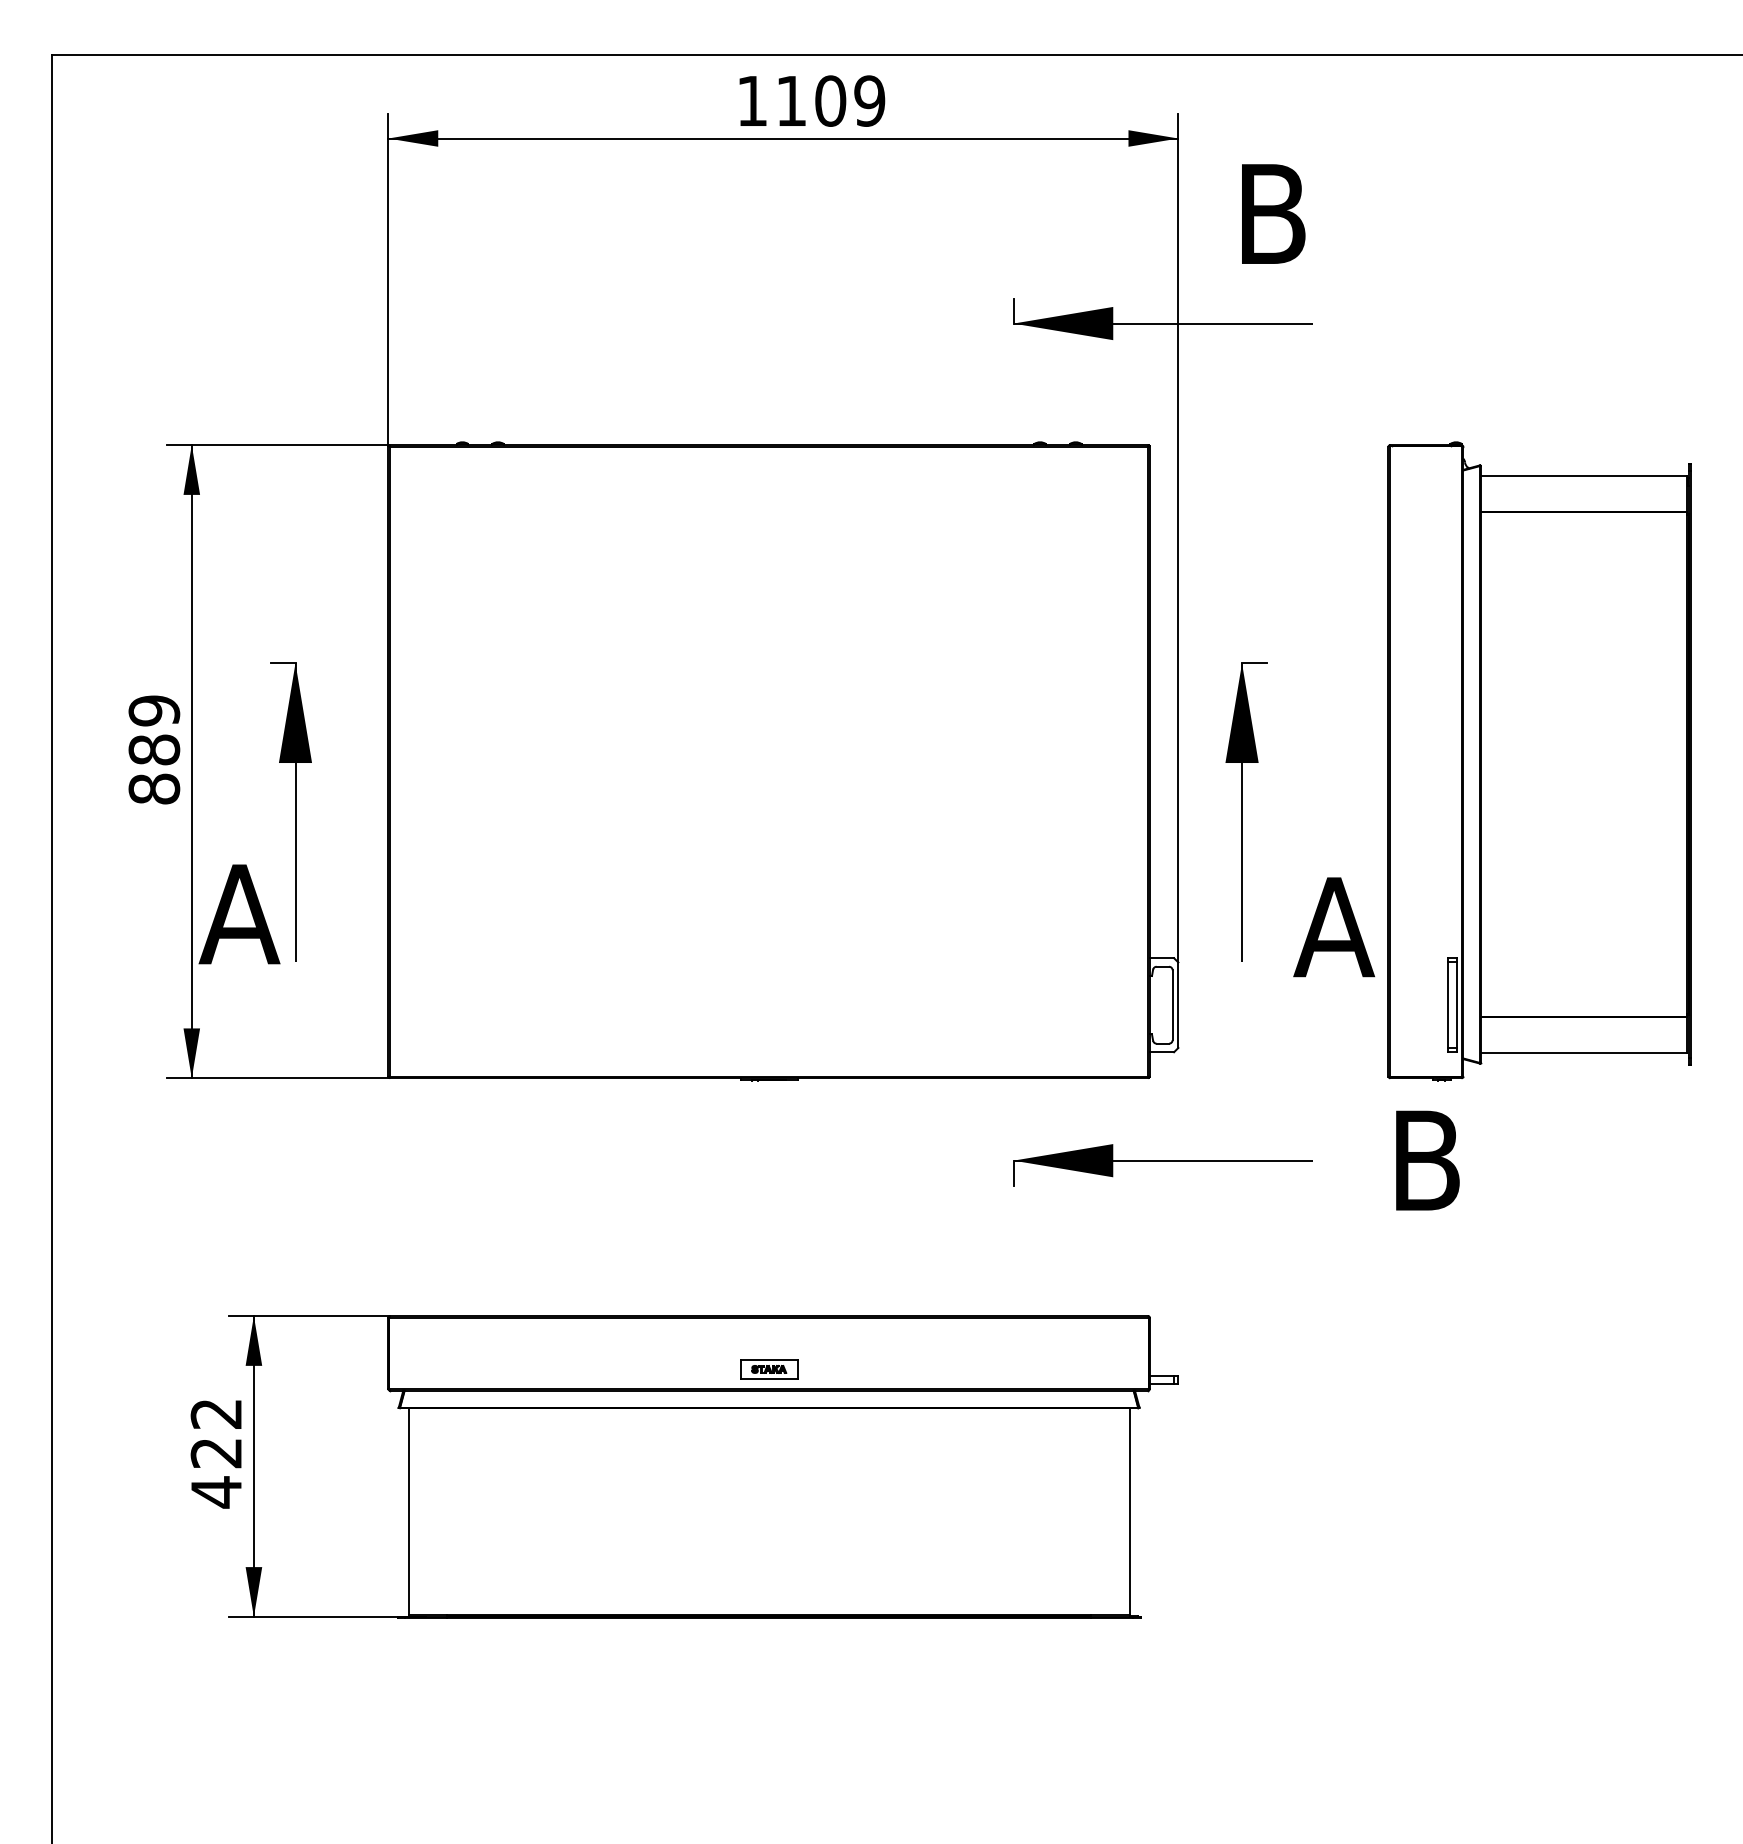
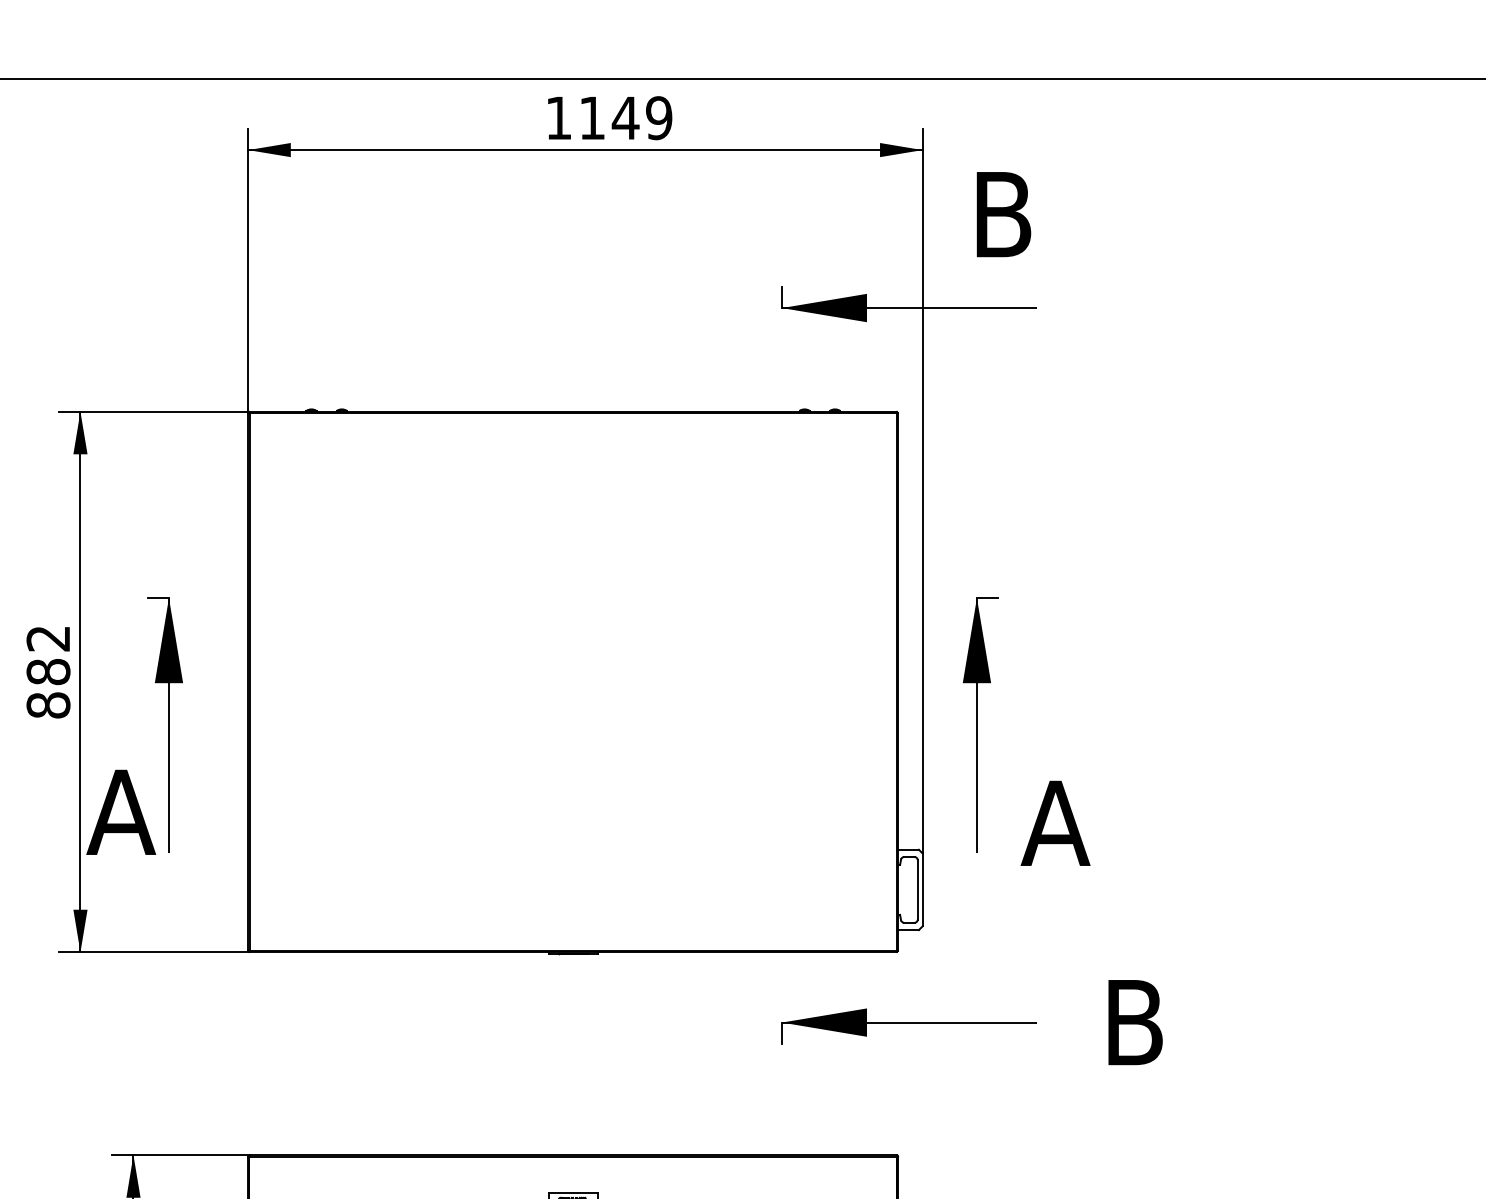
text: (830, 100) -> (625, 117), 1109 -> 1149
text: (154, 710) -> (48, 638), 889 -> 882
part: (1539, 761) -> (1230, 681), removed

